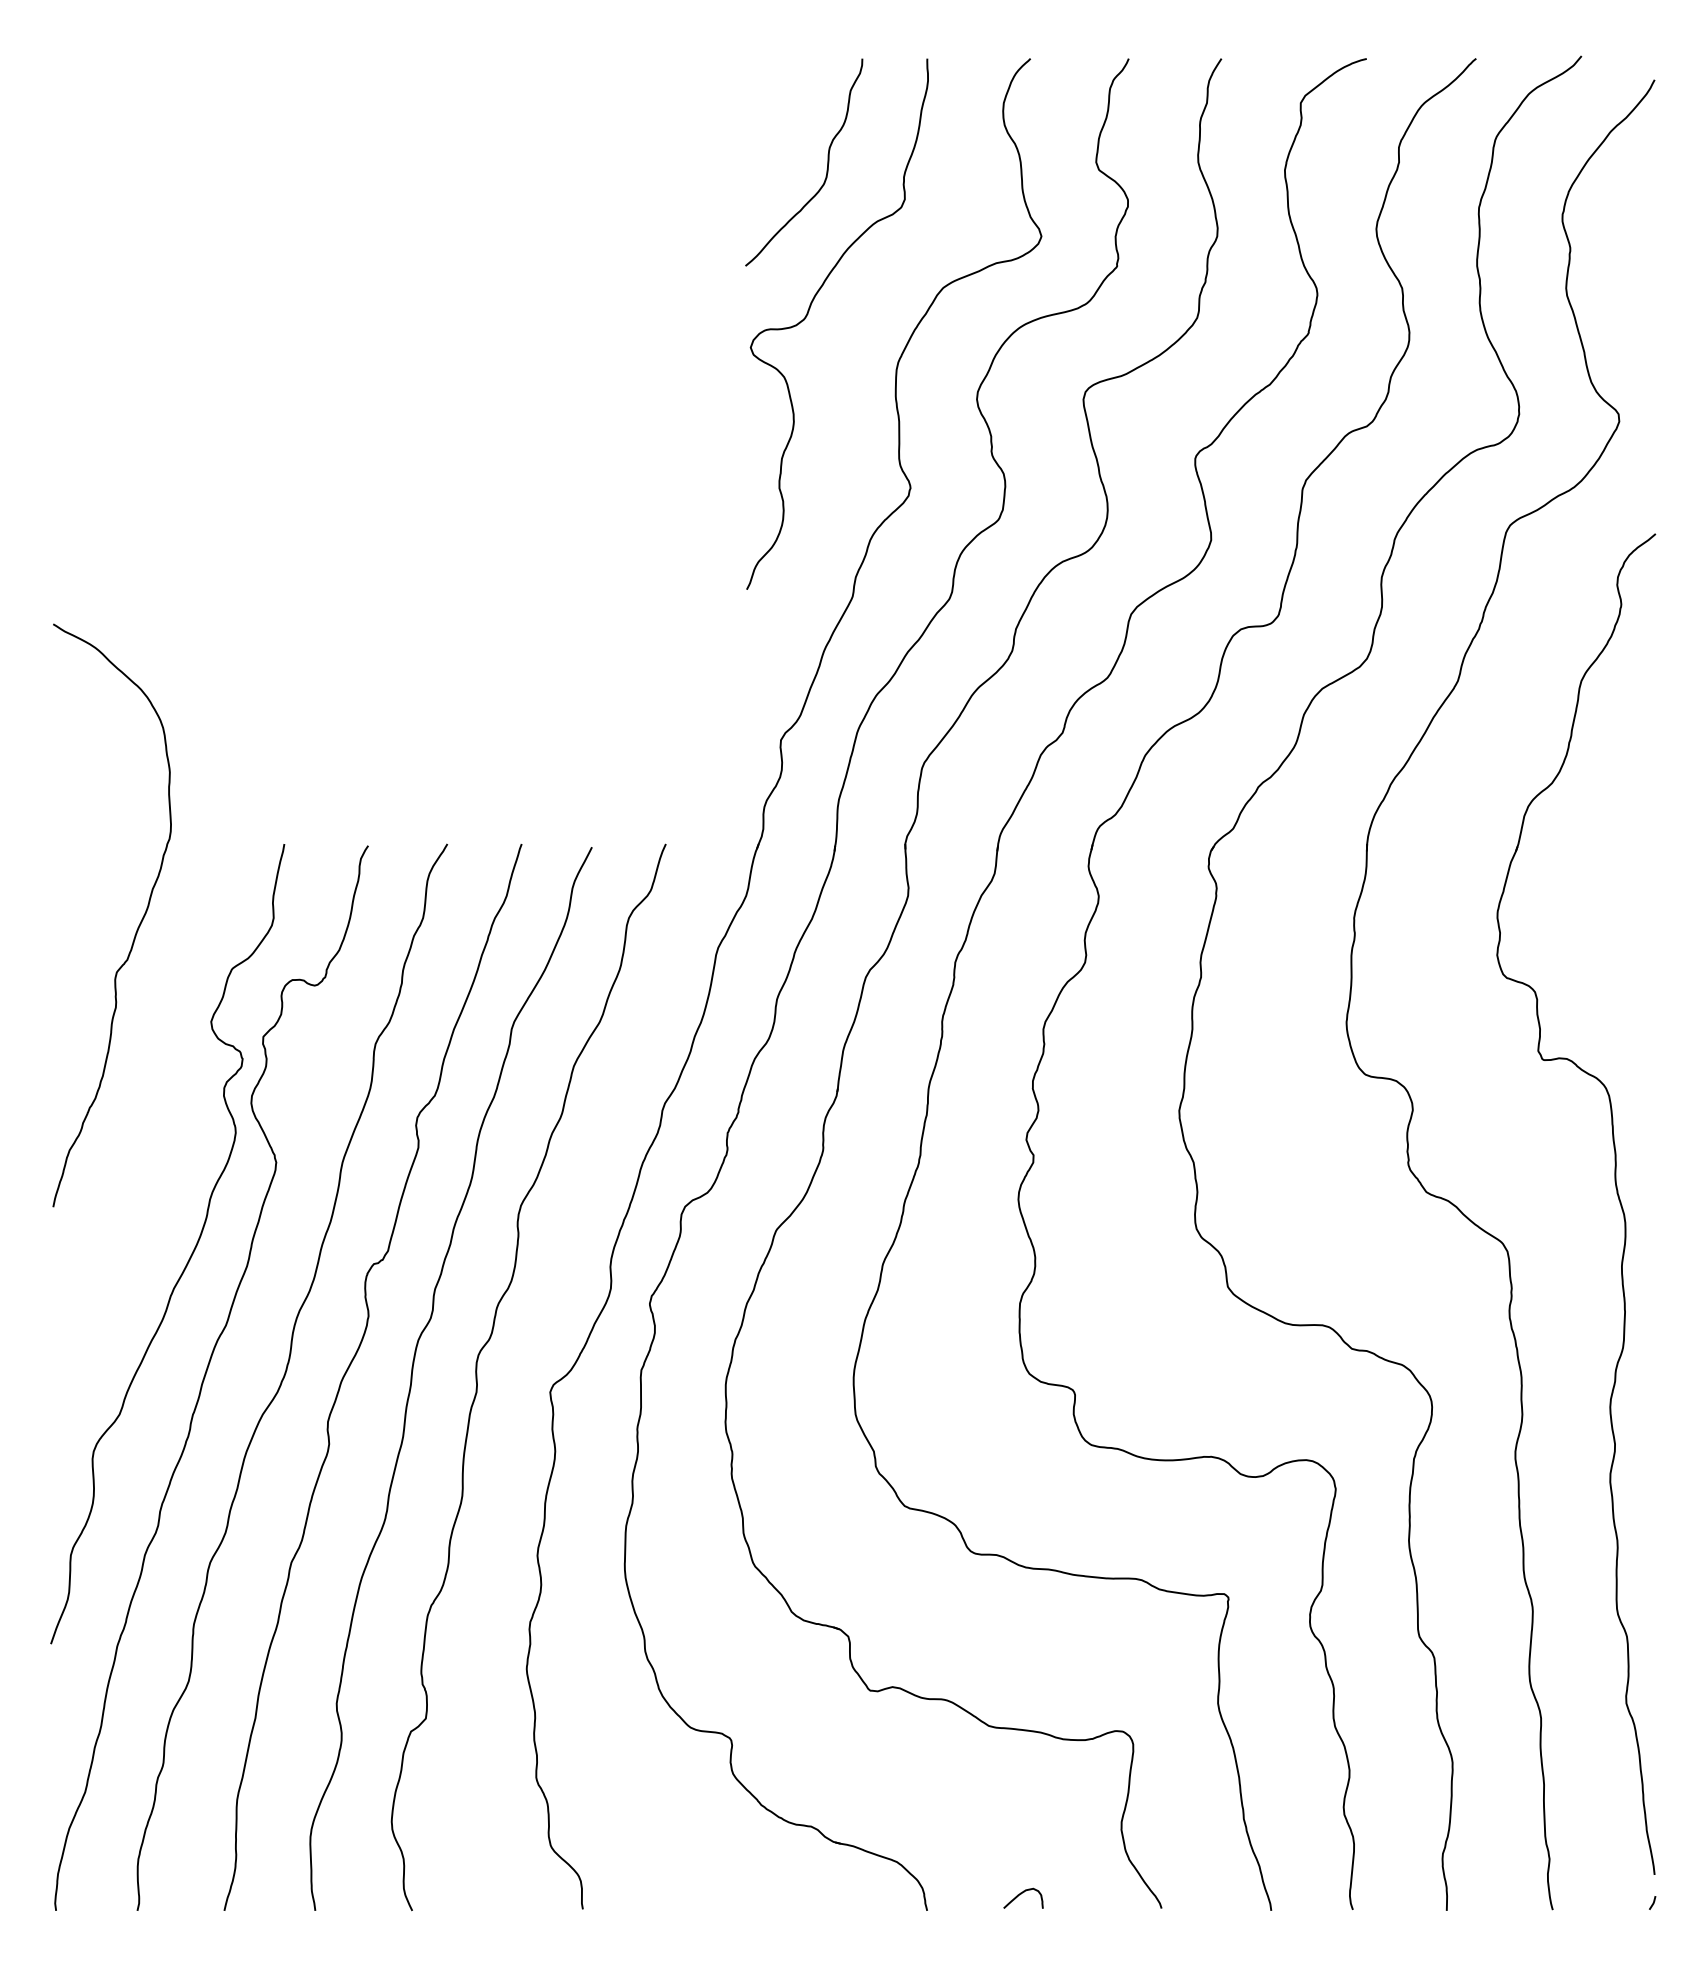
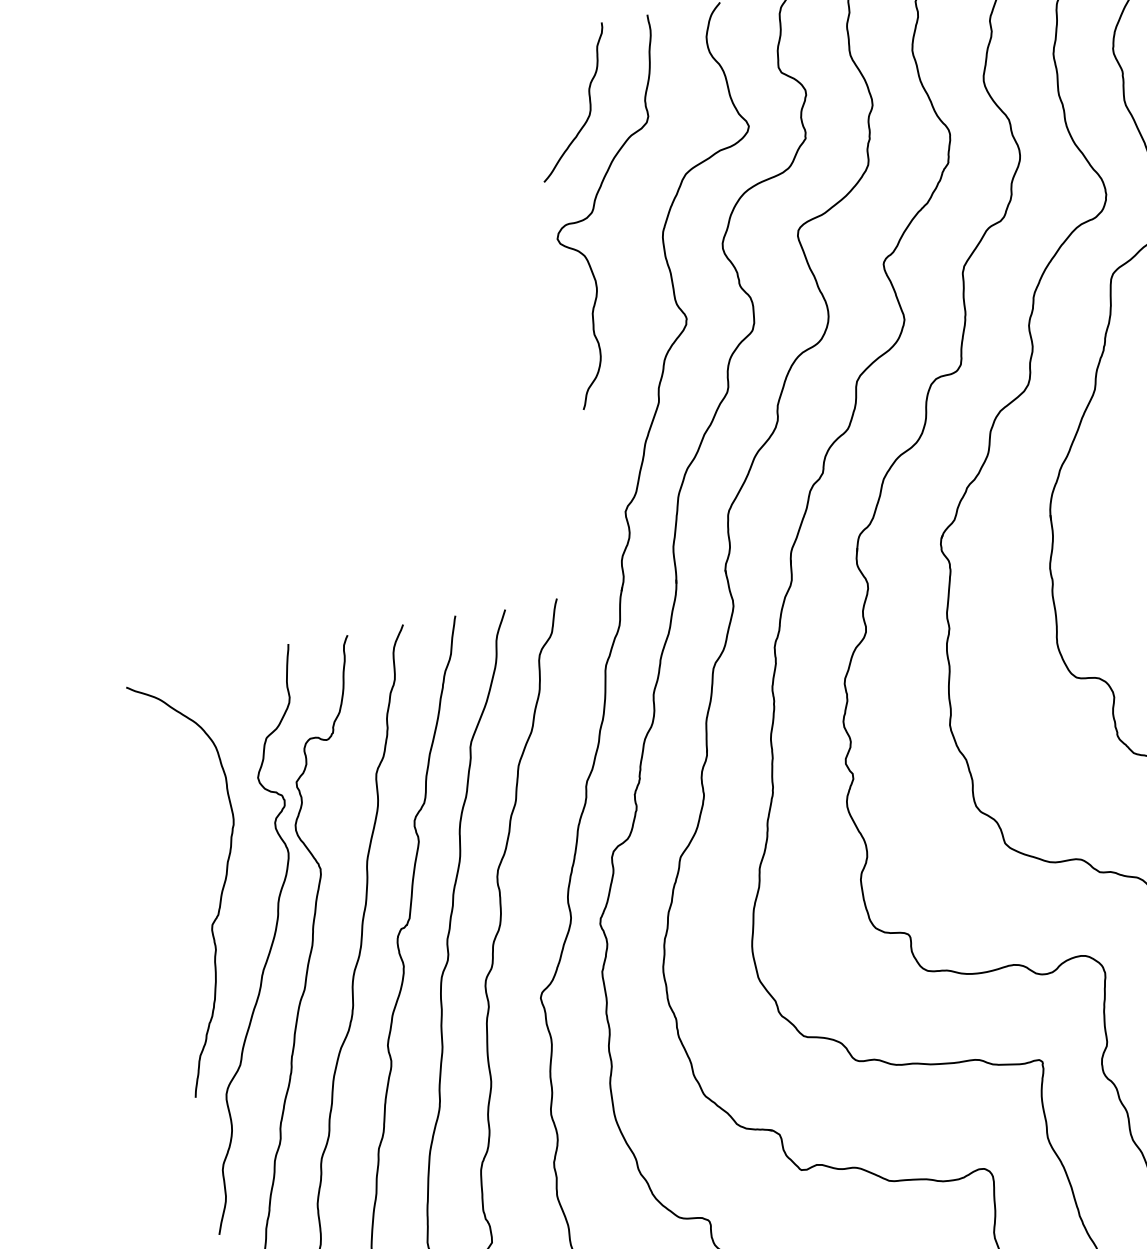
curve: (137, 927) -> (221, 890), moved

